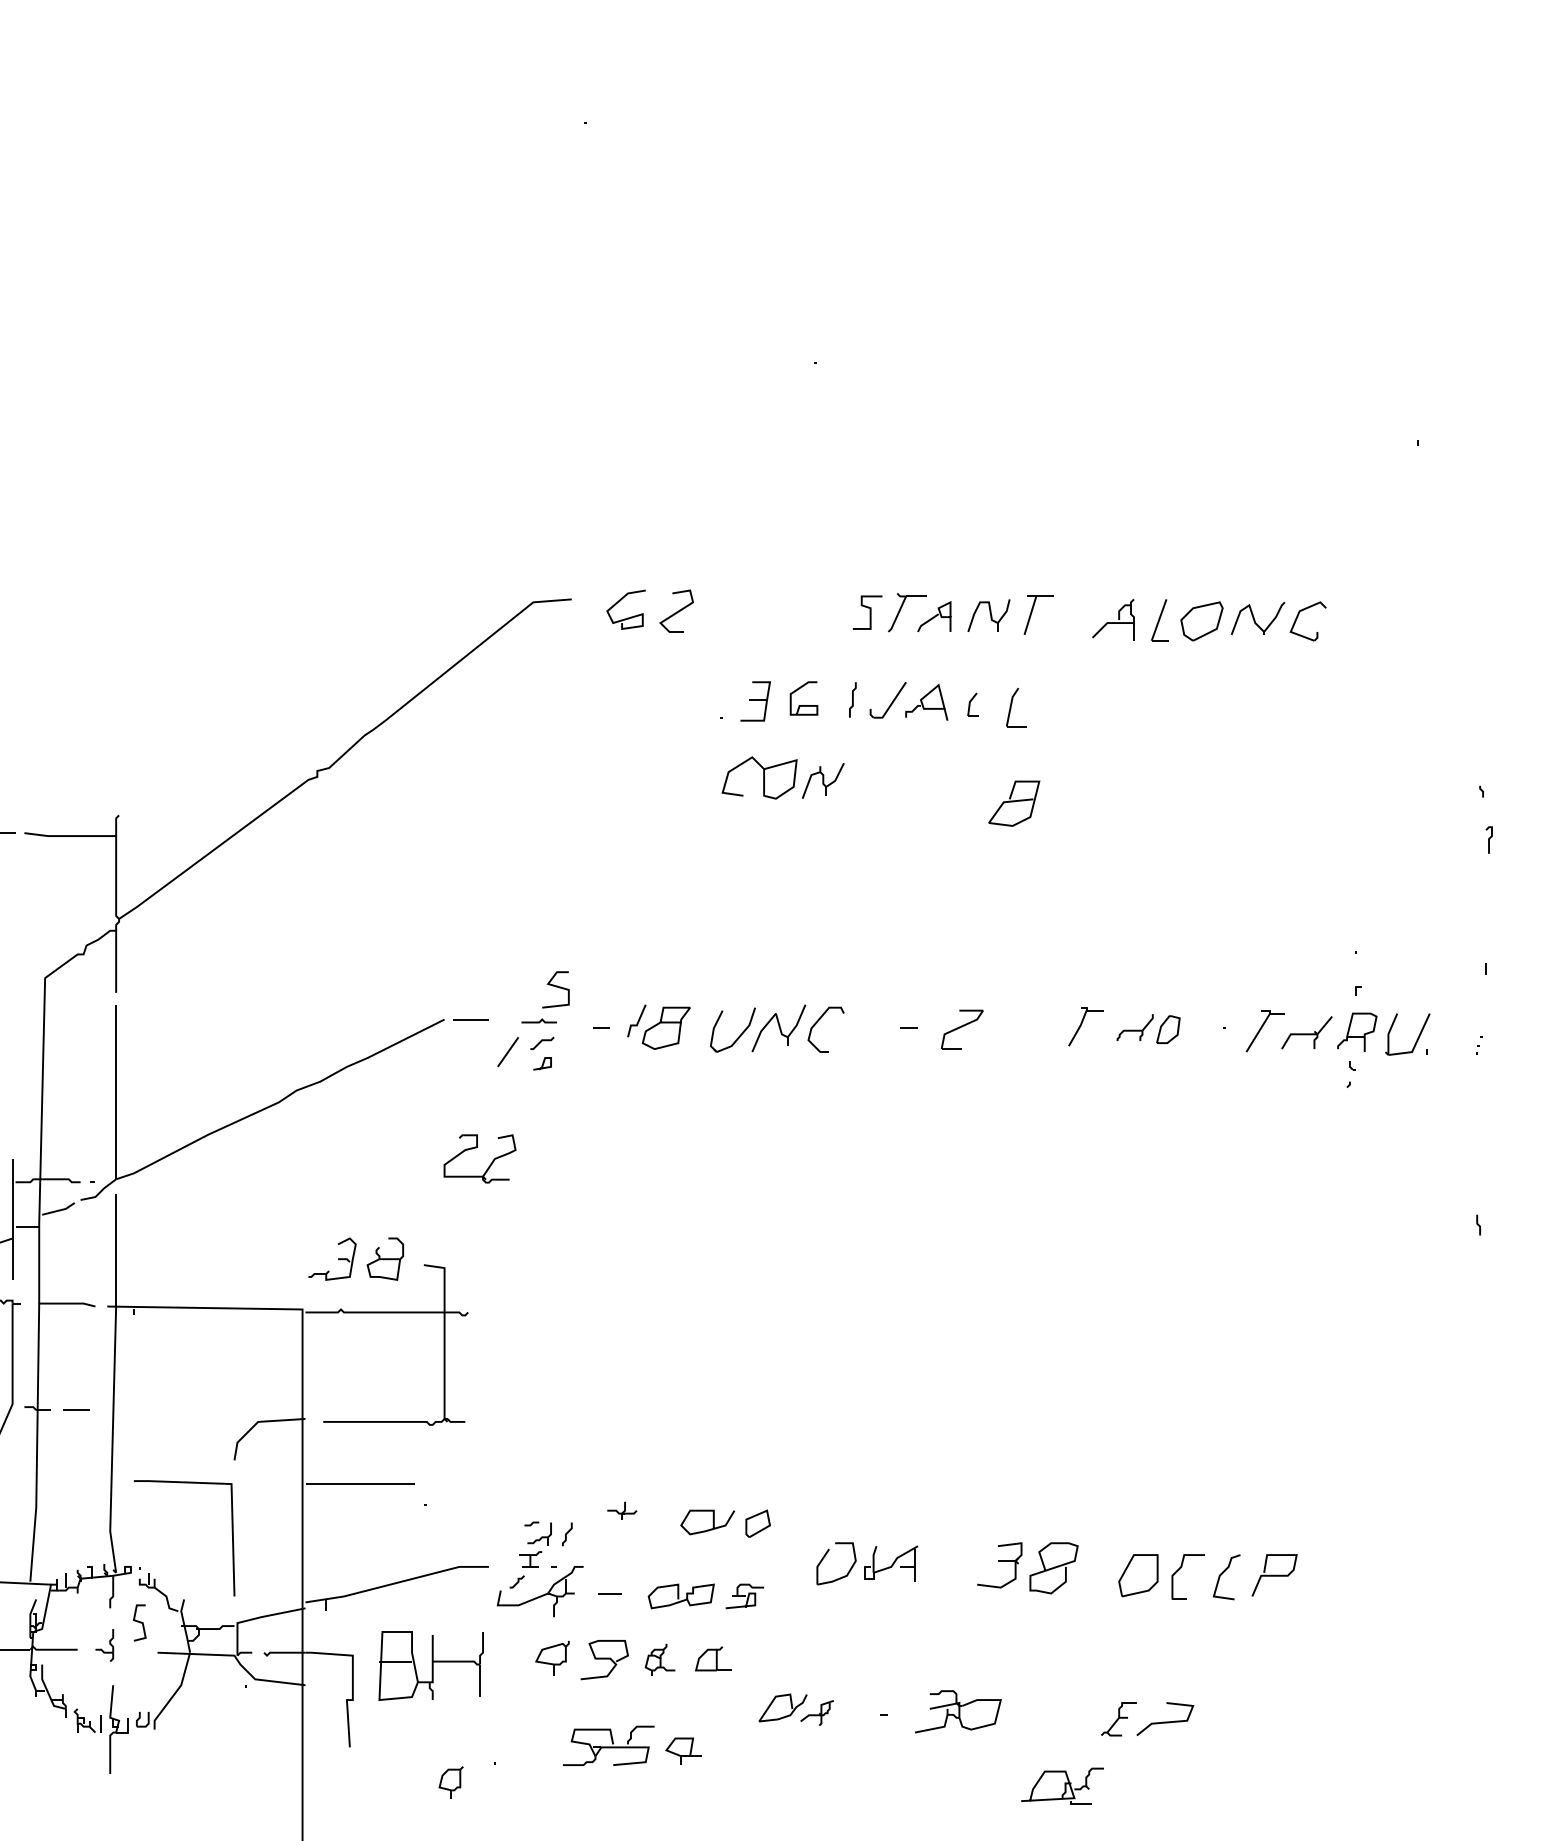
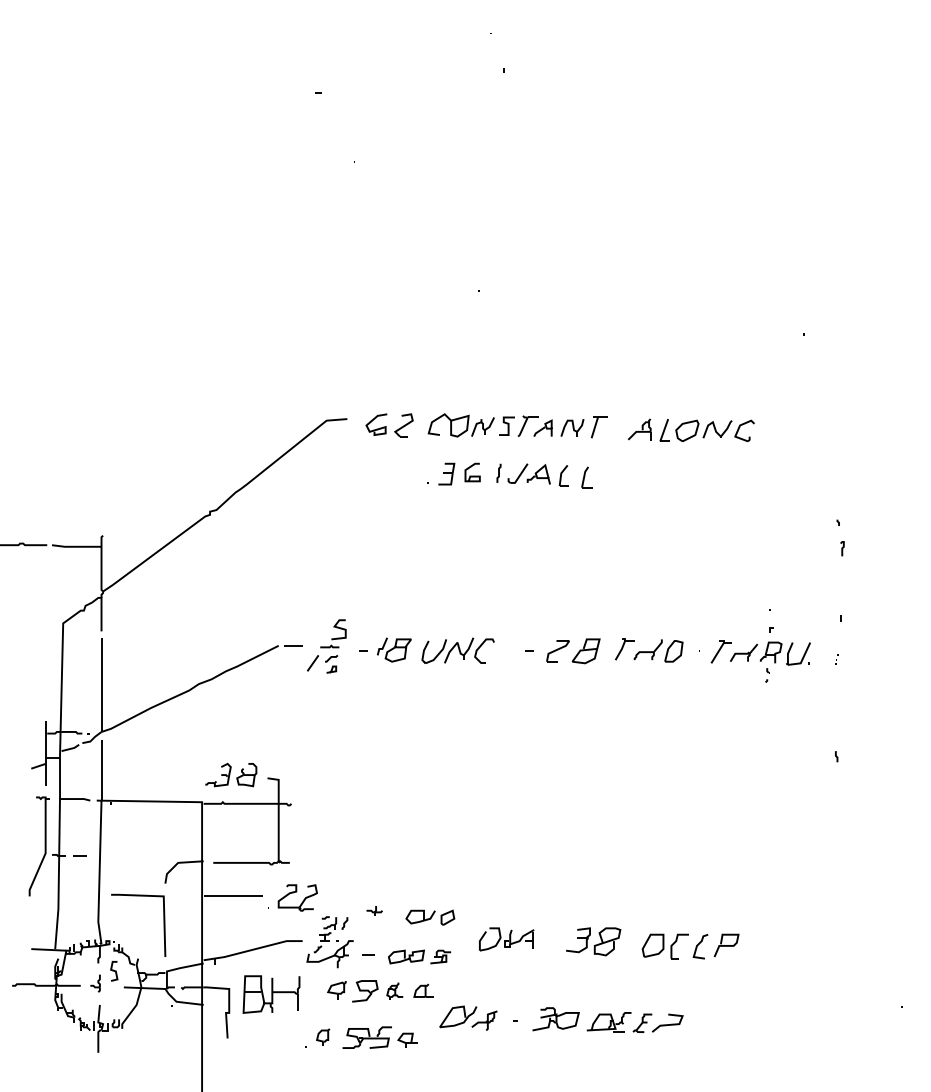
part: (972, 703) -> (563, 475), size x1.67
part: (781, 778) -> (460, 425), moved
curve: (1013, 802) -> (585, 650), moved
part: (1148, 1028) -> (658, 650), size x1.43
part: (479, 1158) -> (297, 897), moved
part: (796, 1708) -> (468, 1017), size x1.43
part: (451, 1780) -> (323, 1036), moved
part: (1061, 1786) -> (608, 1022), moved

